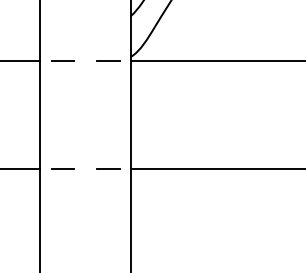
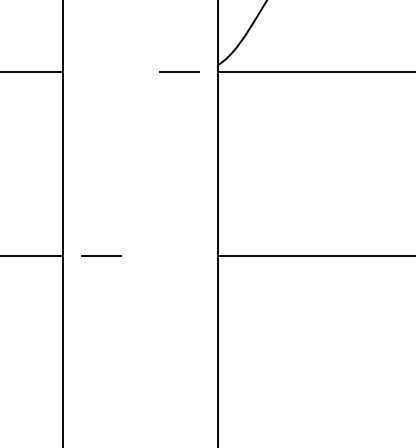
line: (62, 60) -> (100, 71), removed
line: (108, 168) -> (179, 255), removed

